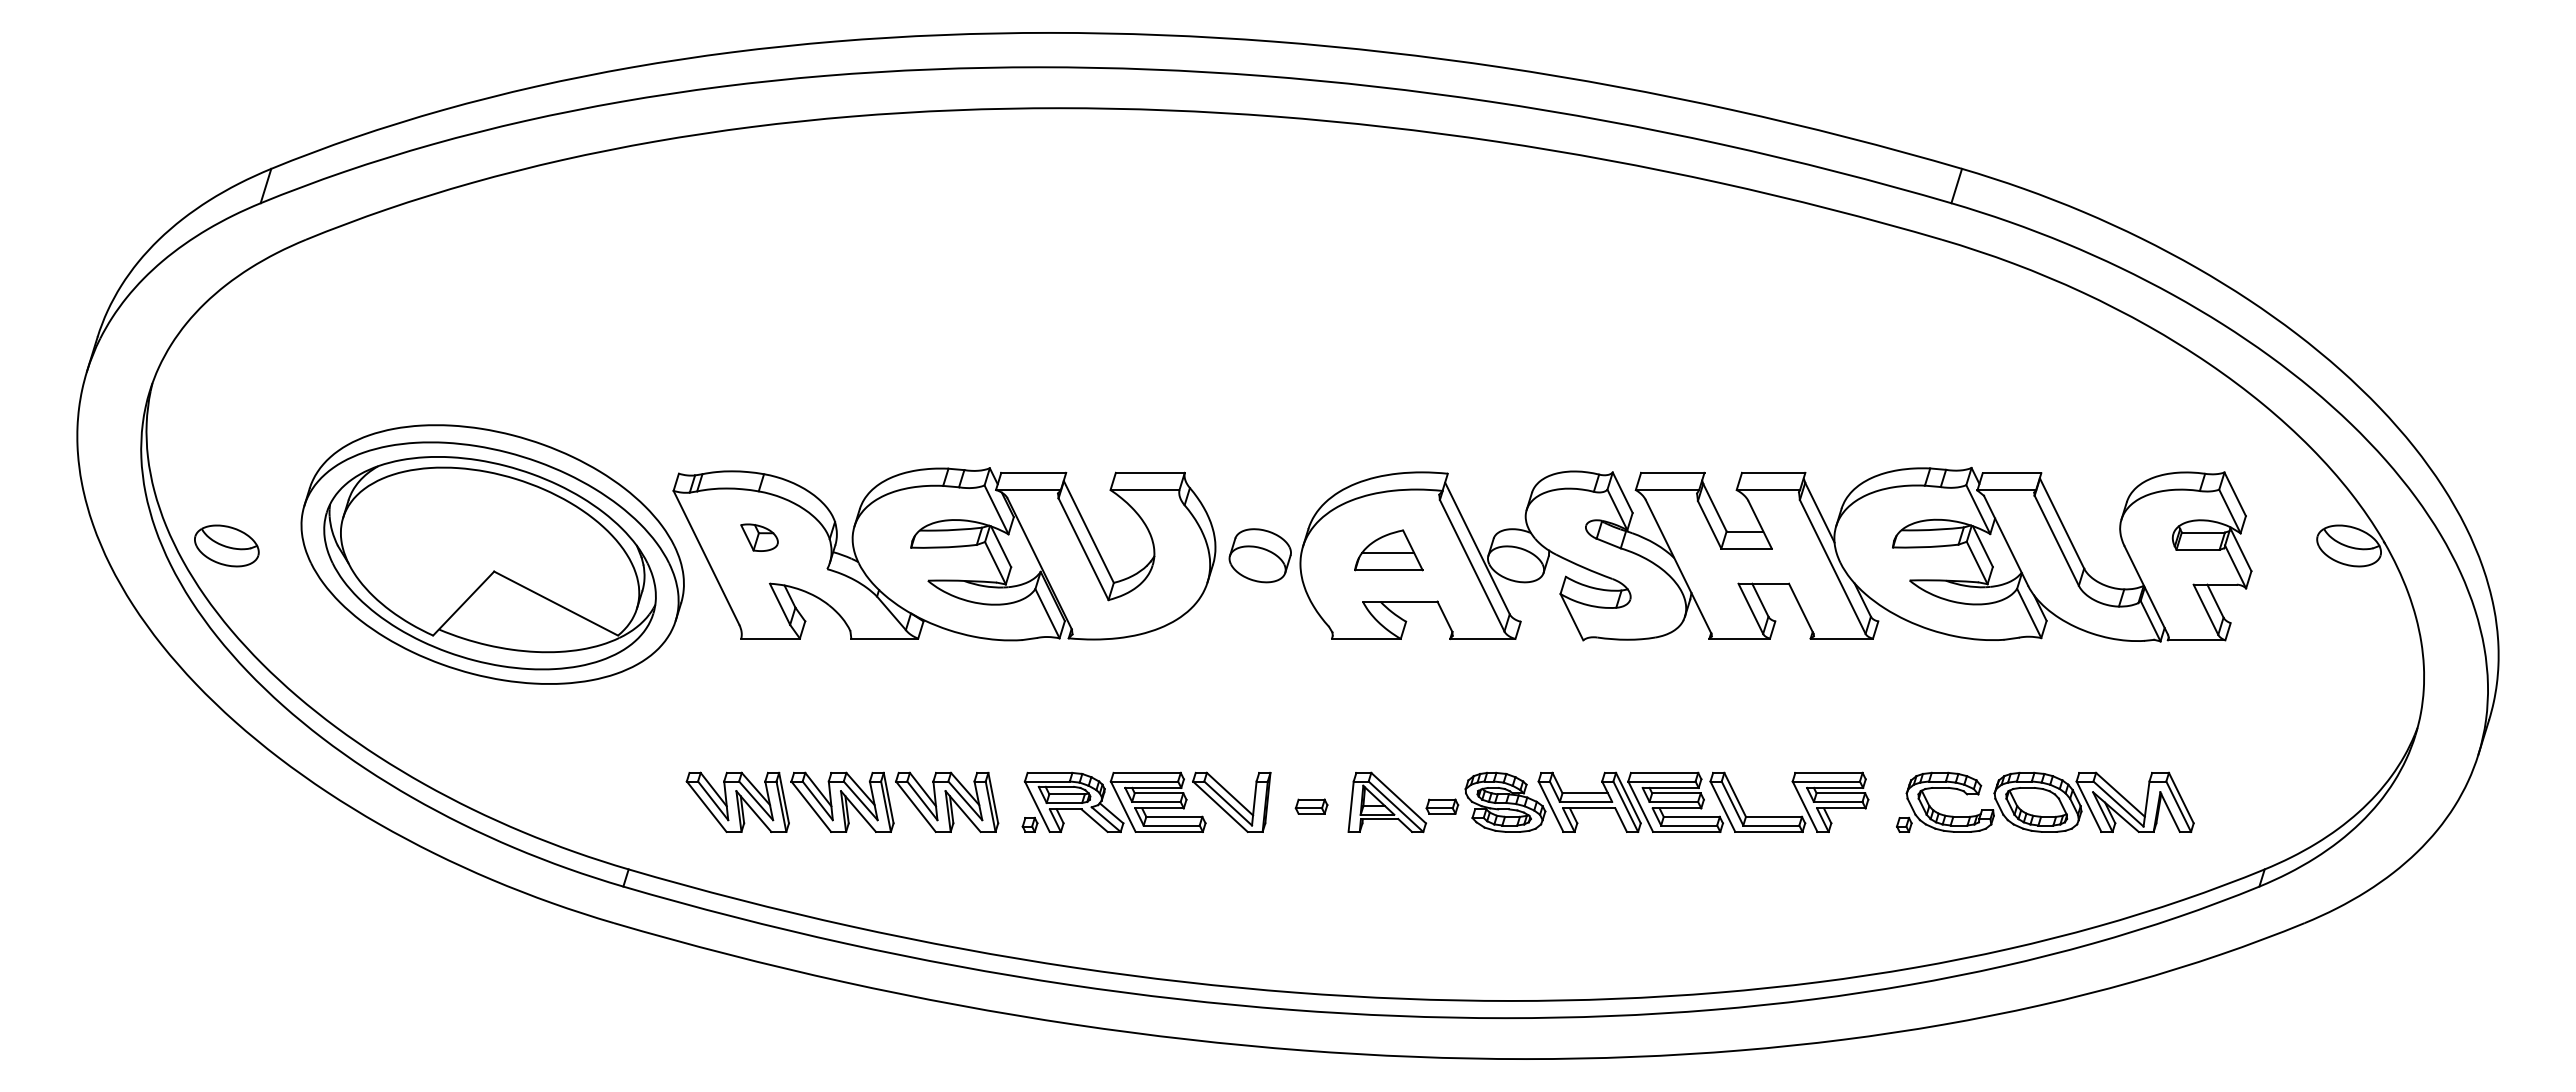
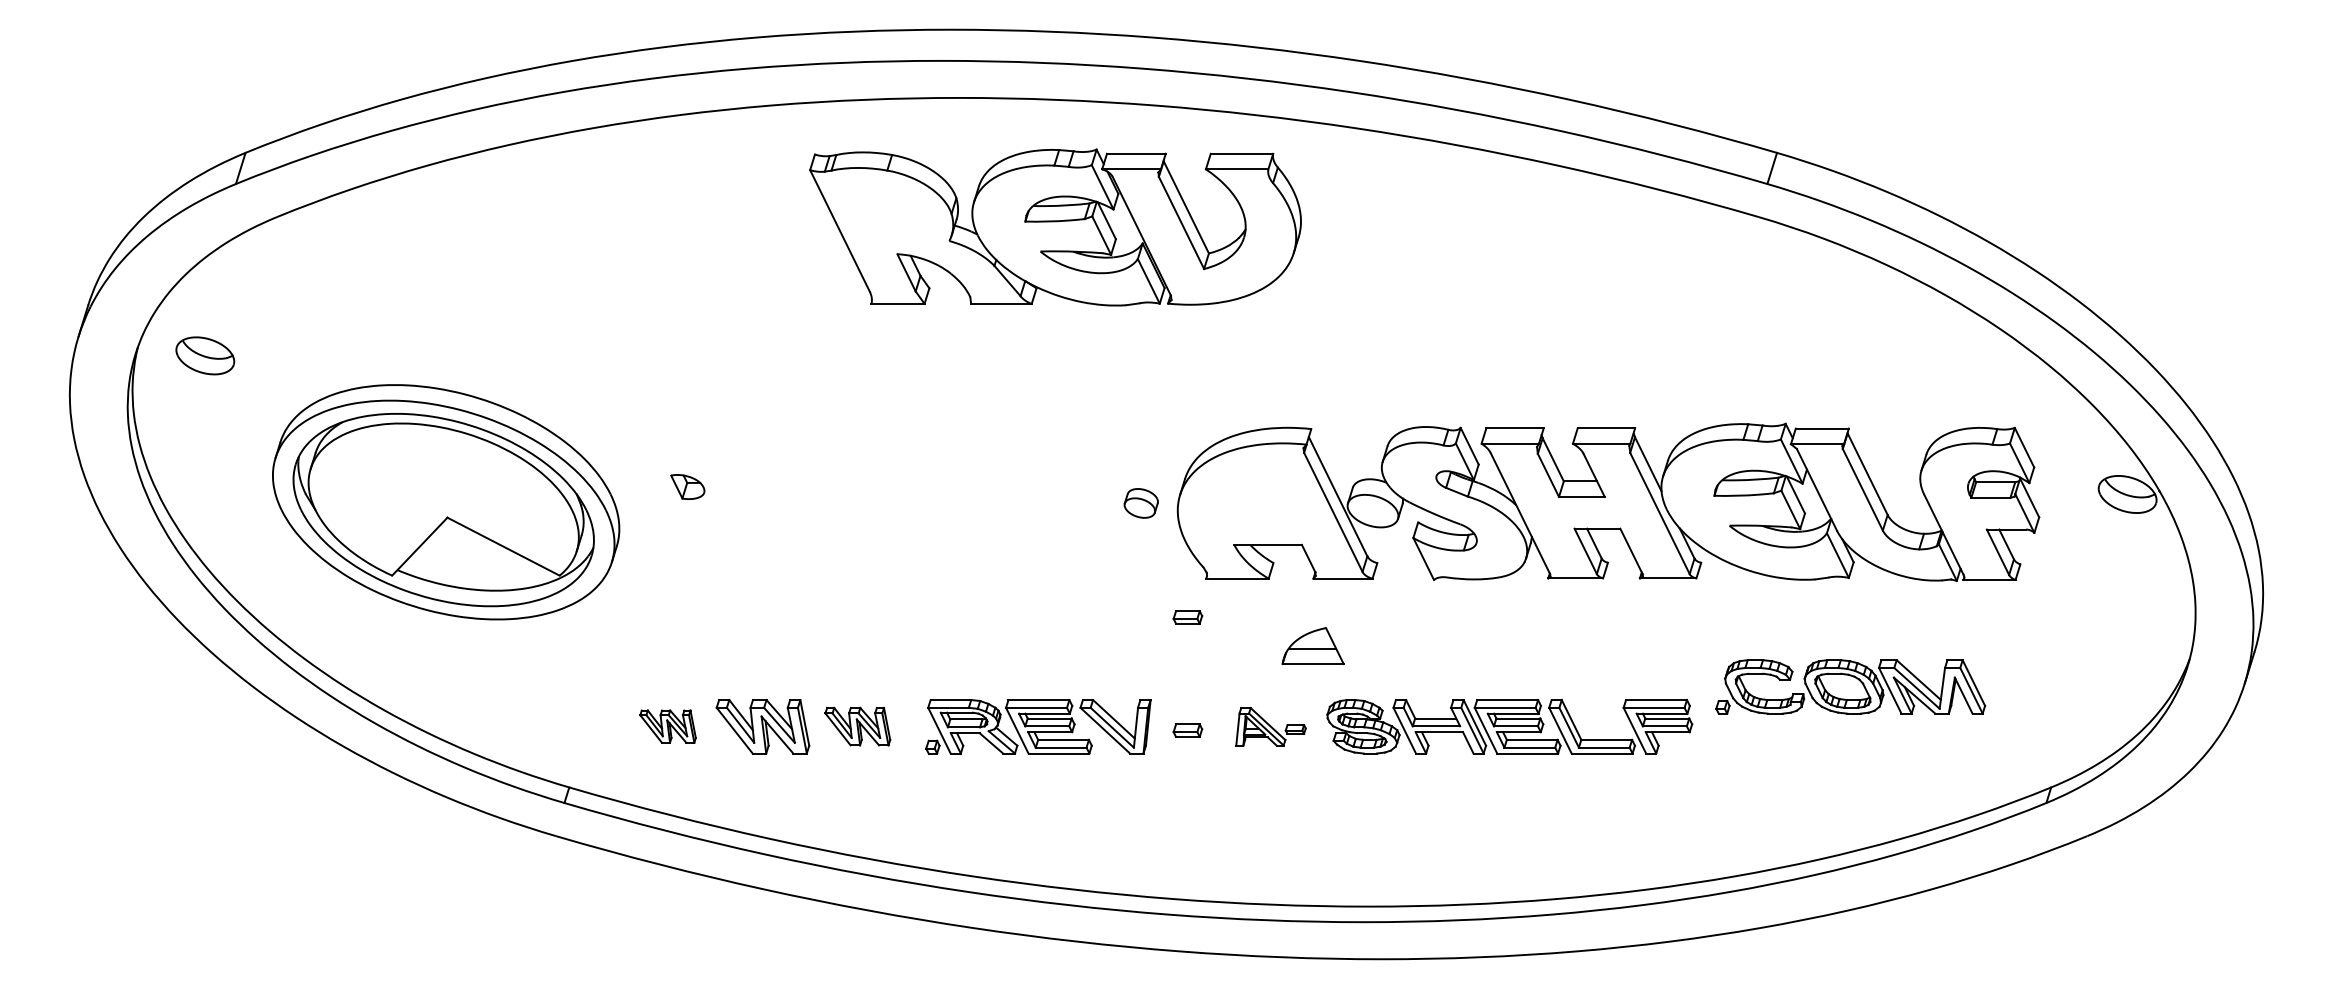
part: (226, 545) -> (204, 355), moved
part: (1388, 550) -> (1312, 646), moved
part: (944, 554) -> (1055, 227), moved
part: (1259, 555) -> (1140, 503), size x0.6
part: (1311, 681) -> (1187, 617), added
part: (737, 801) -> (667, 725), size x0.6
part: (947, 801) -> (858, 725), size x0.7
part: (2045, 801) -> (1850, 686), moved
part: (1403, 802) -> (1271, 726), size x0.7

